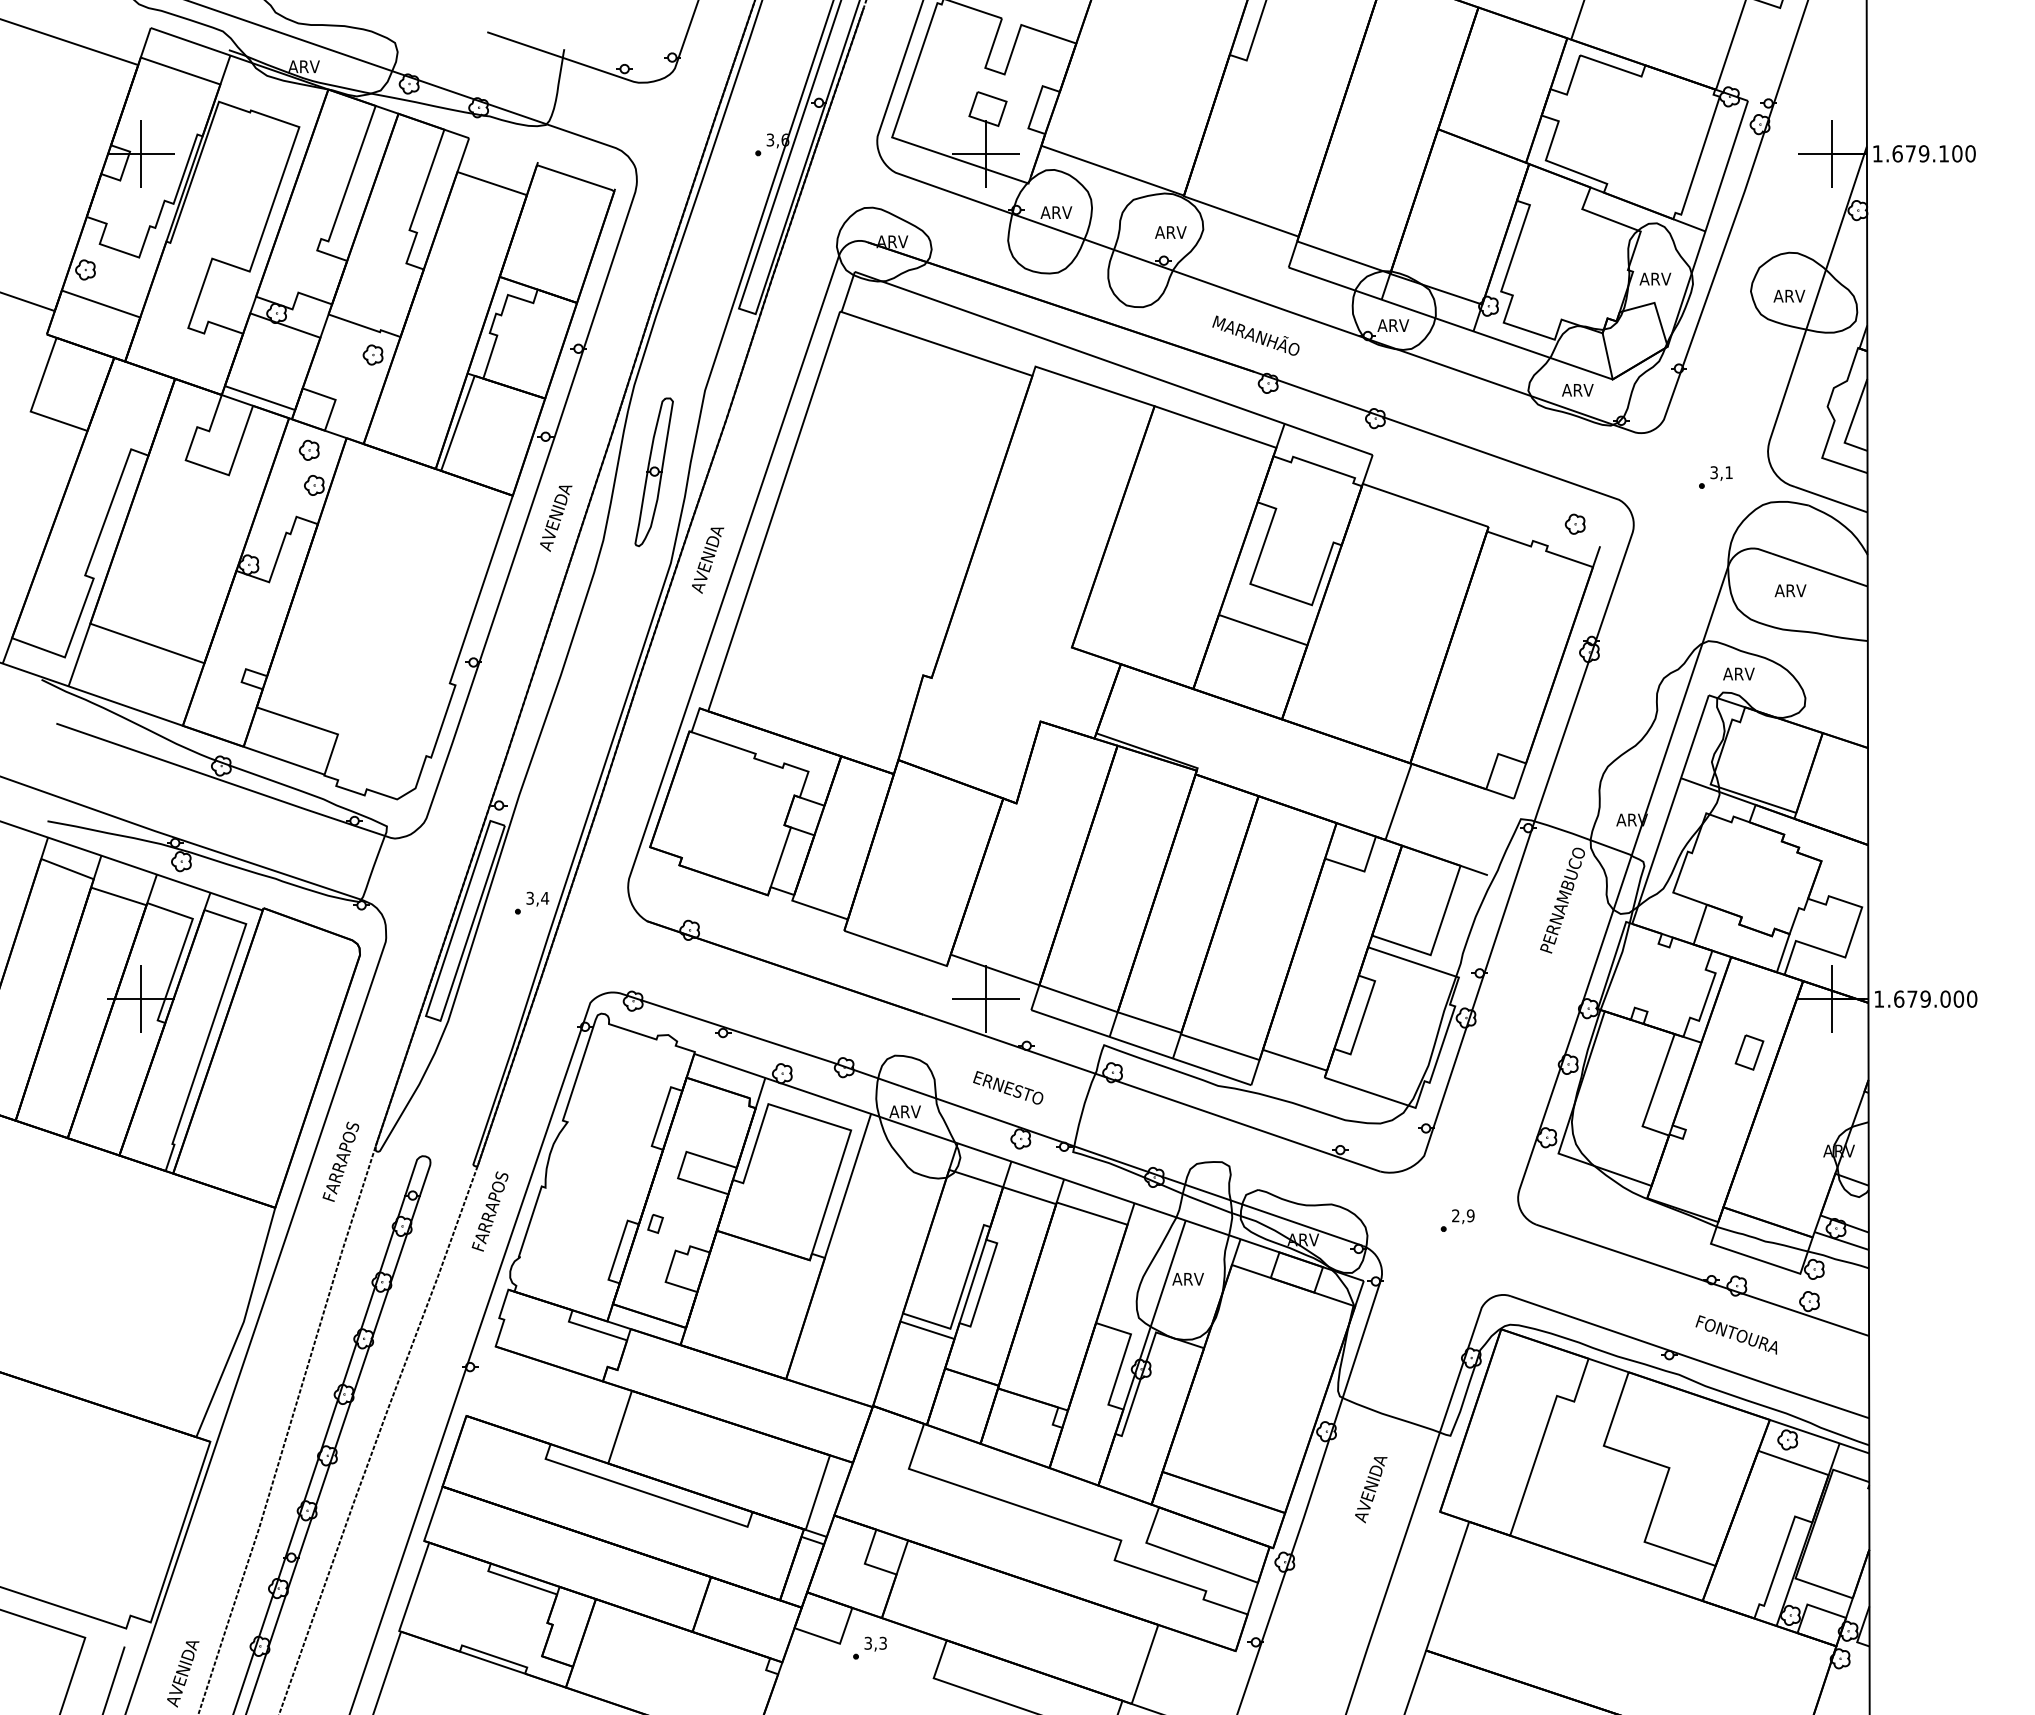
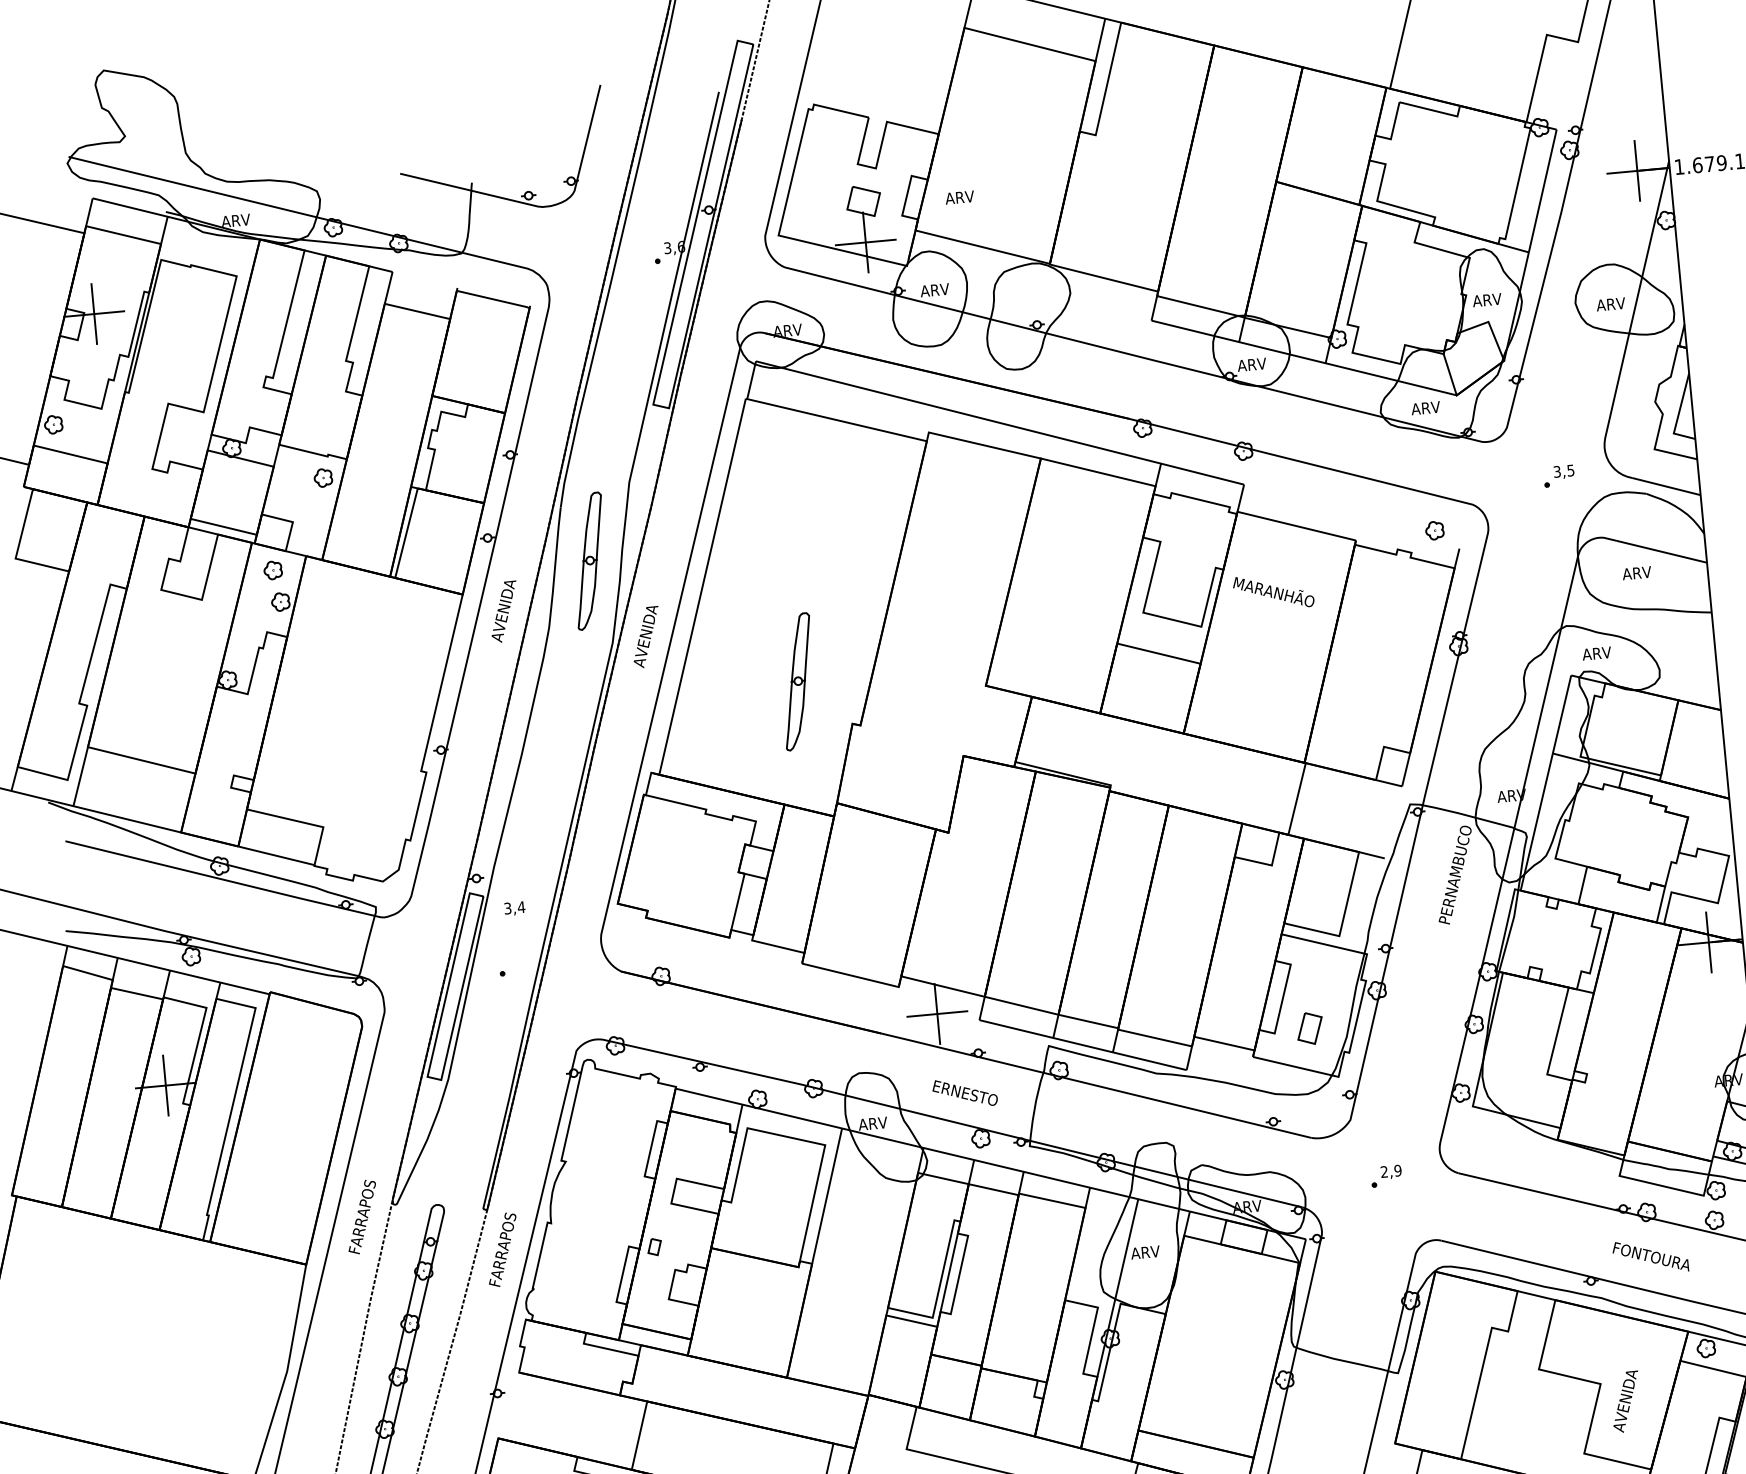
text: (1170, 232) -> (959, 197), moved
text: (1255, 335) -> (1273, 591), moved
text: (1728, 472) -> (1570, 470), 3,1 -> 3,5
part: (867, 624) -> (797, 682), added
text: (537, 898) -> (514, 908), moved
part: (1749, 1052) -> (1310, 1028), moved
text: (1371, 1490) -> (1626, 1402), moved

